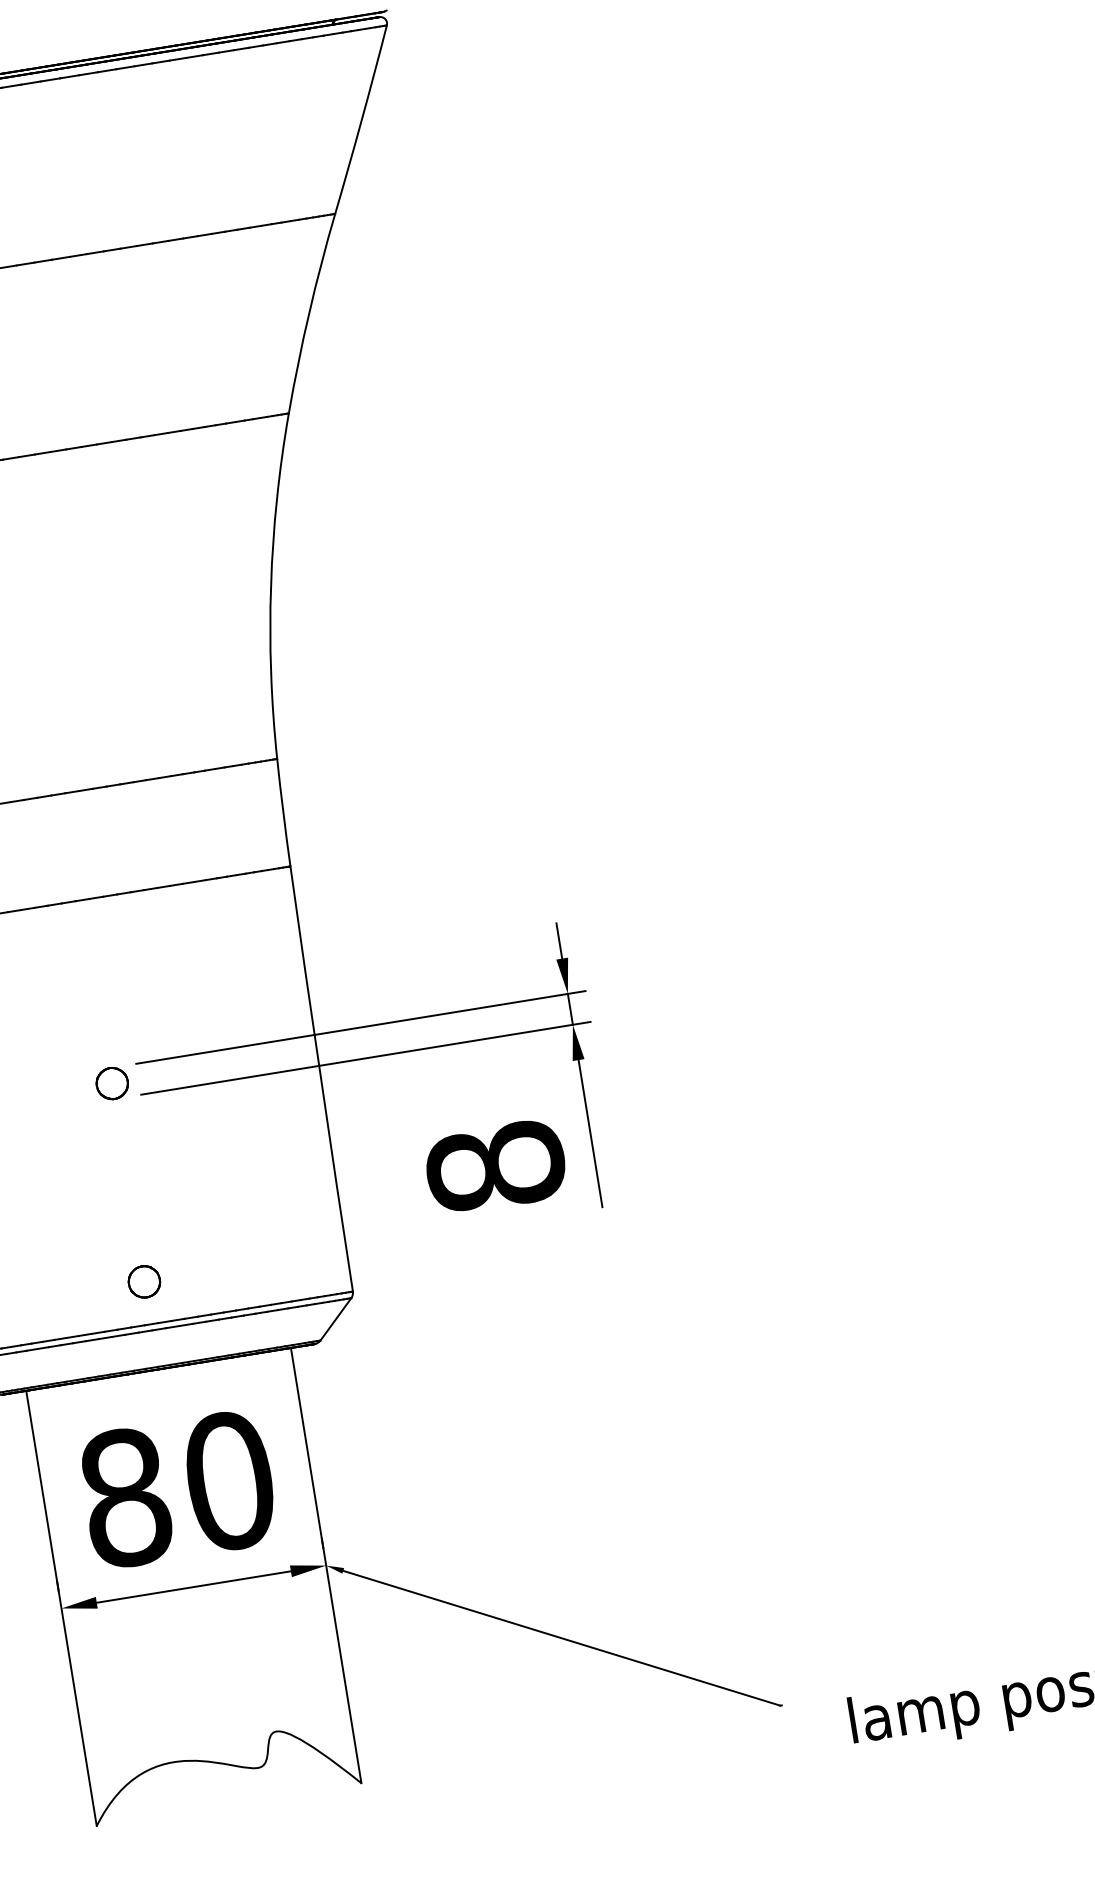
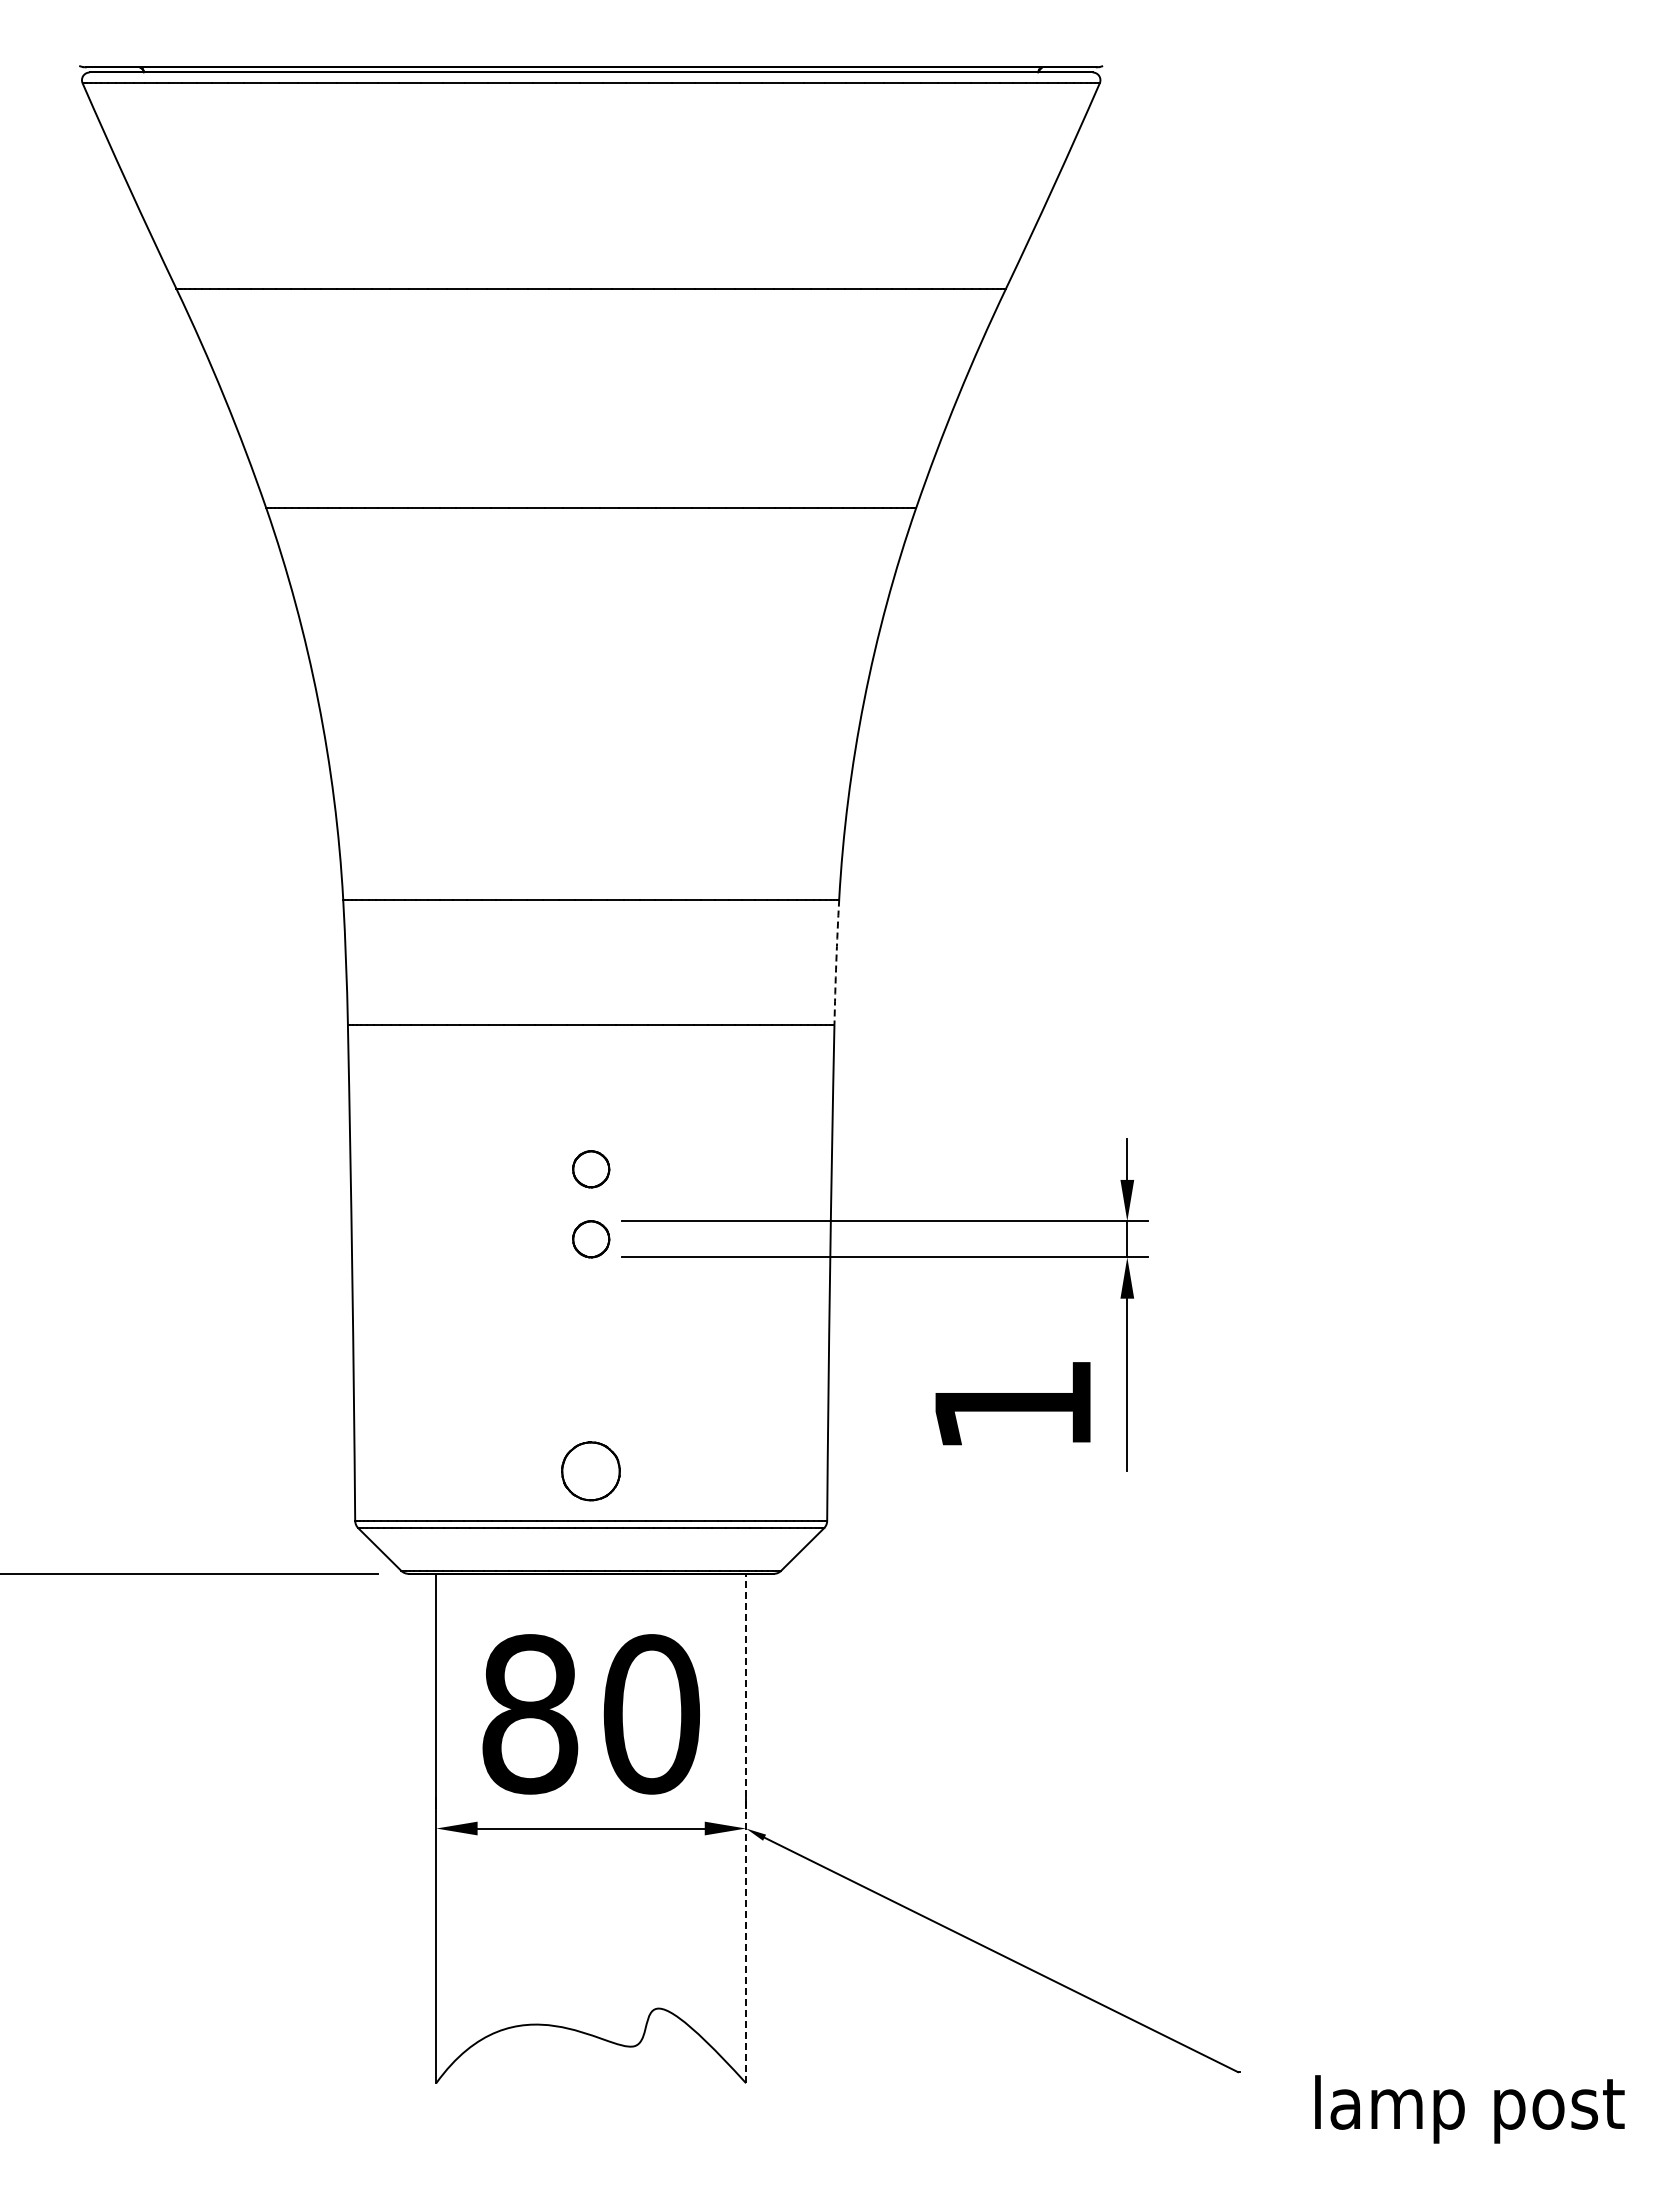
arc: (283, 813) -> (836, 962), solid -> dashed
part: (102, 1023) -> (591, 1169), added
text: (495, 1167) -> (1012, 1405), 8 -> 1
part: (144, 1281) -> (591, 1471), size x1.6
line: (326, 1565) -> (746, 1828), solid -> dashed

